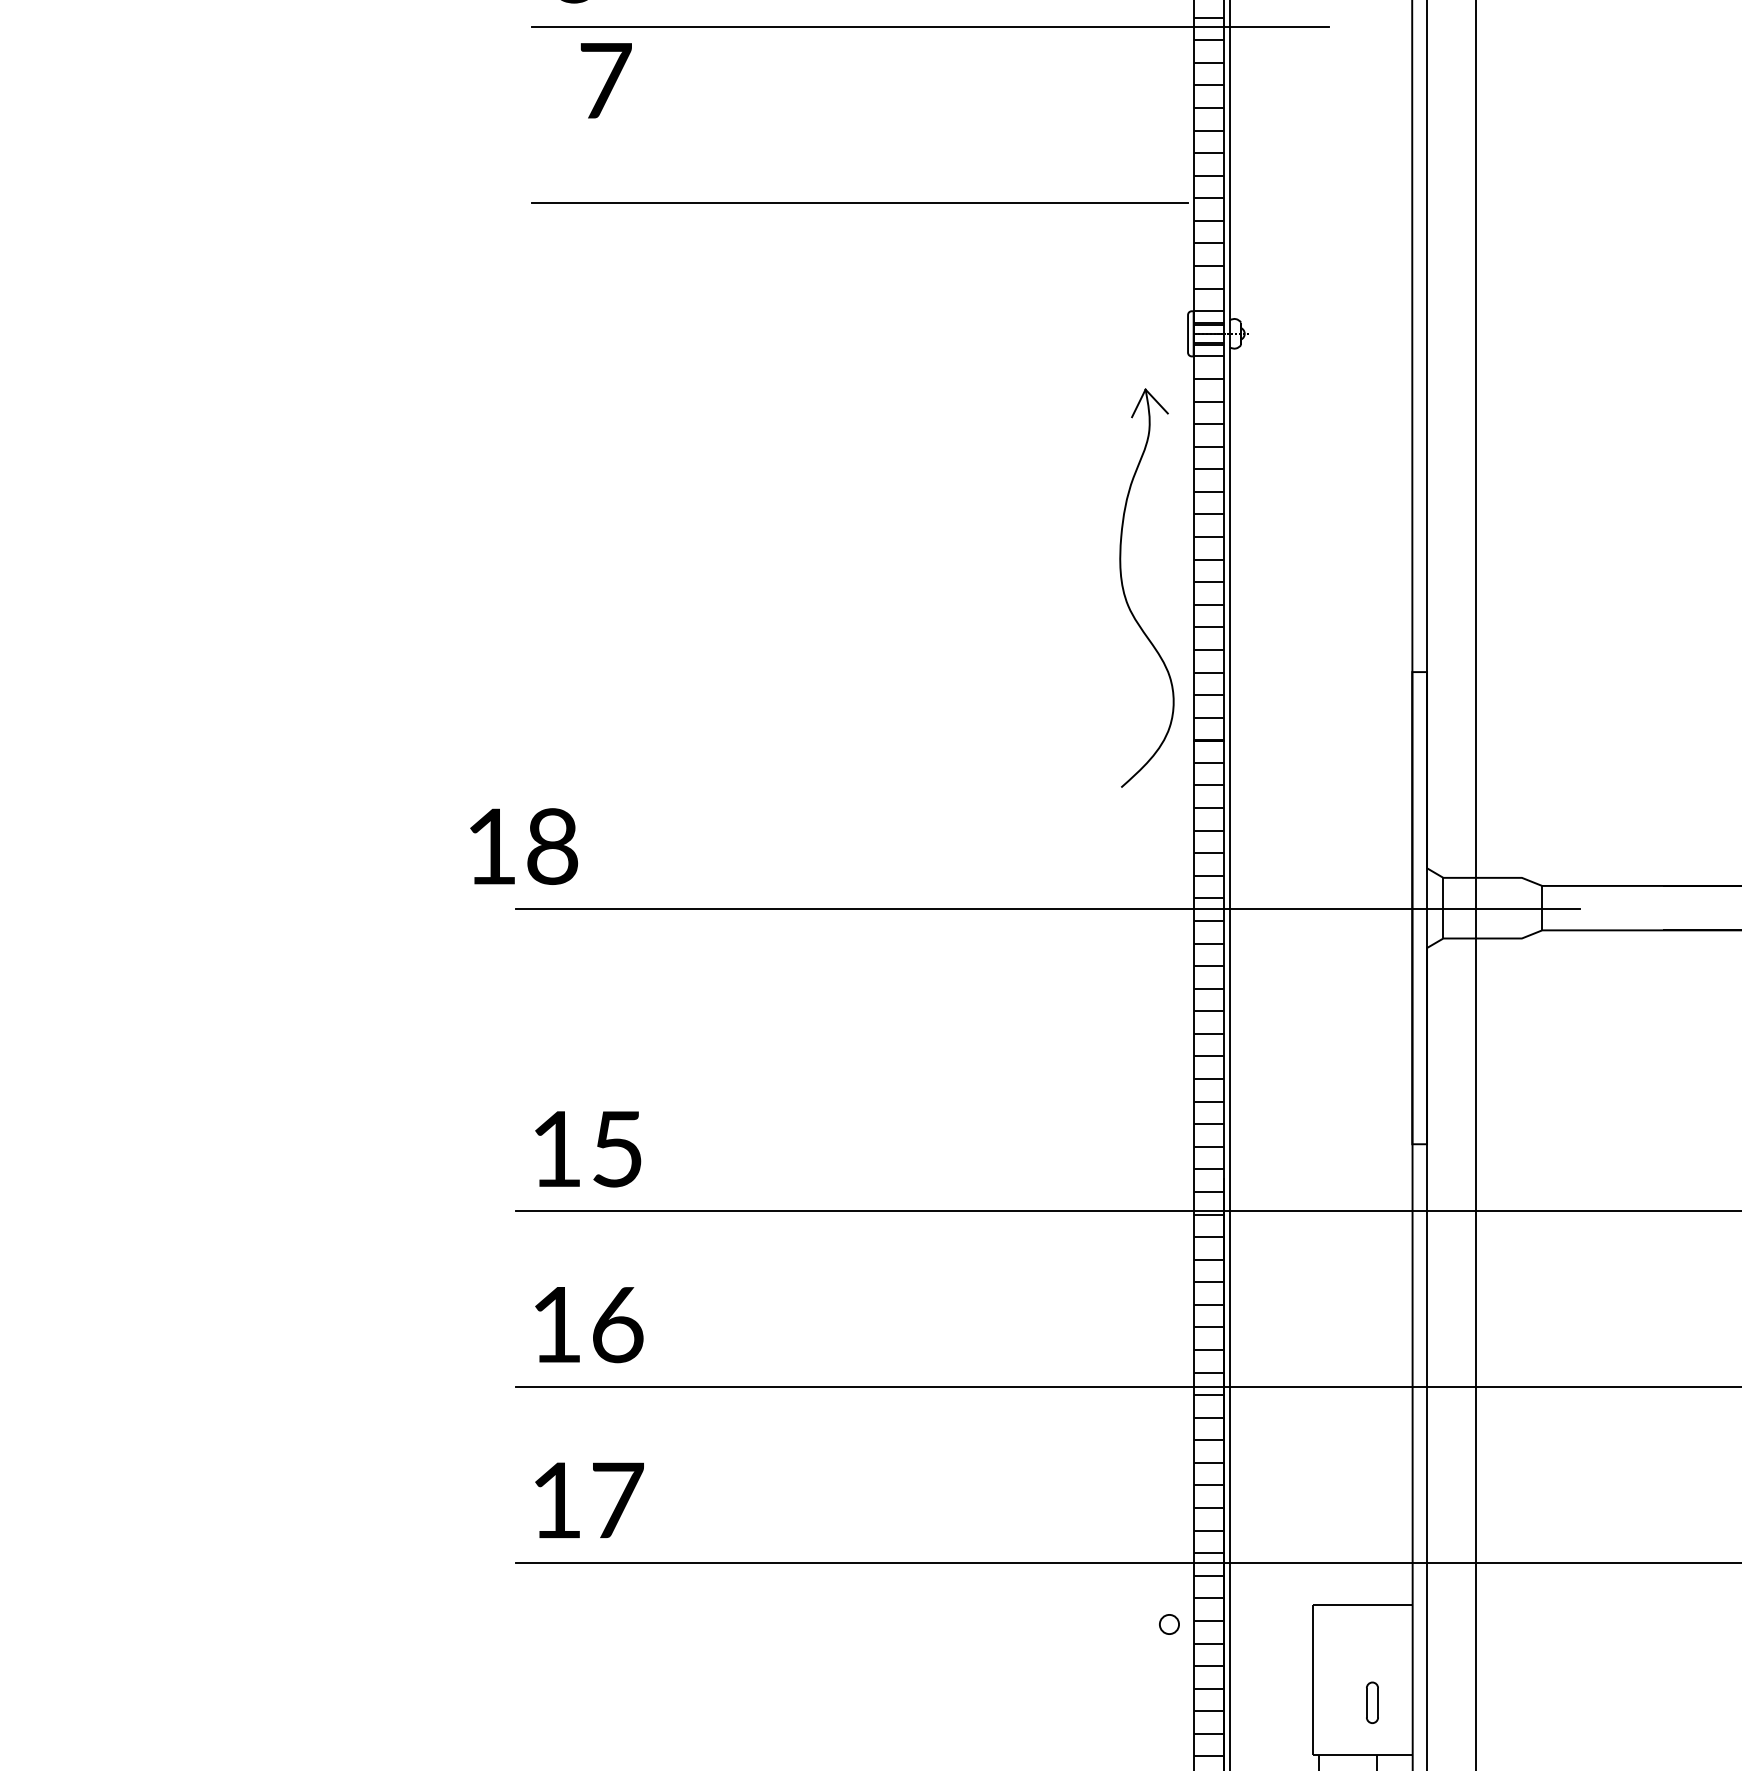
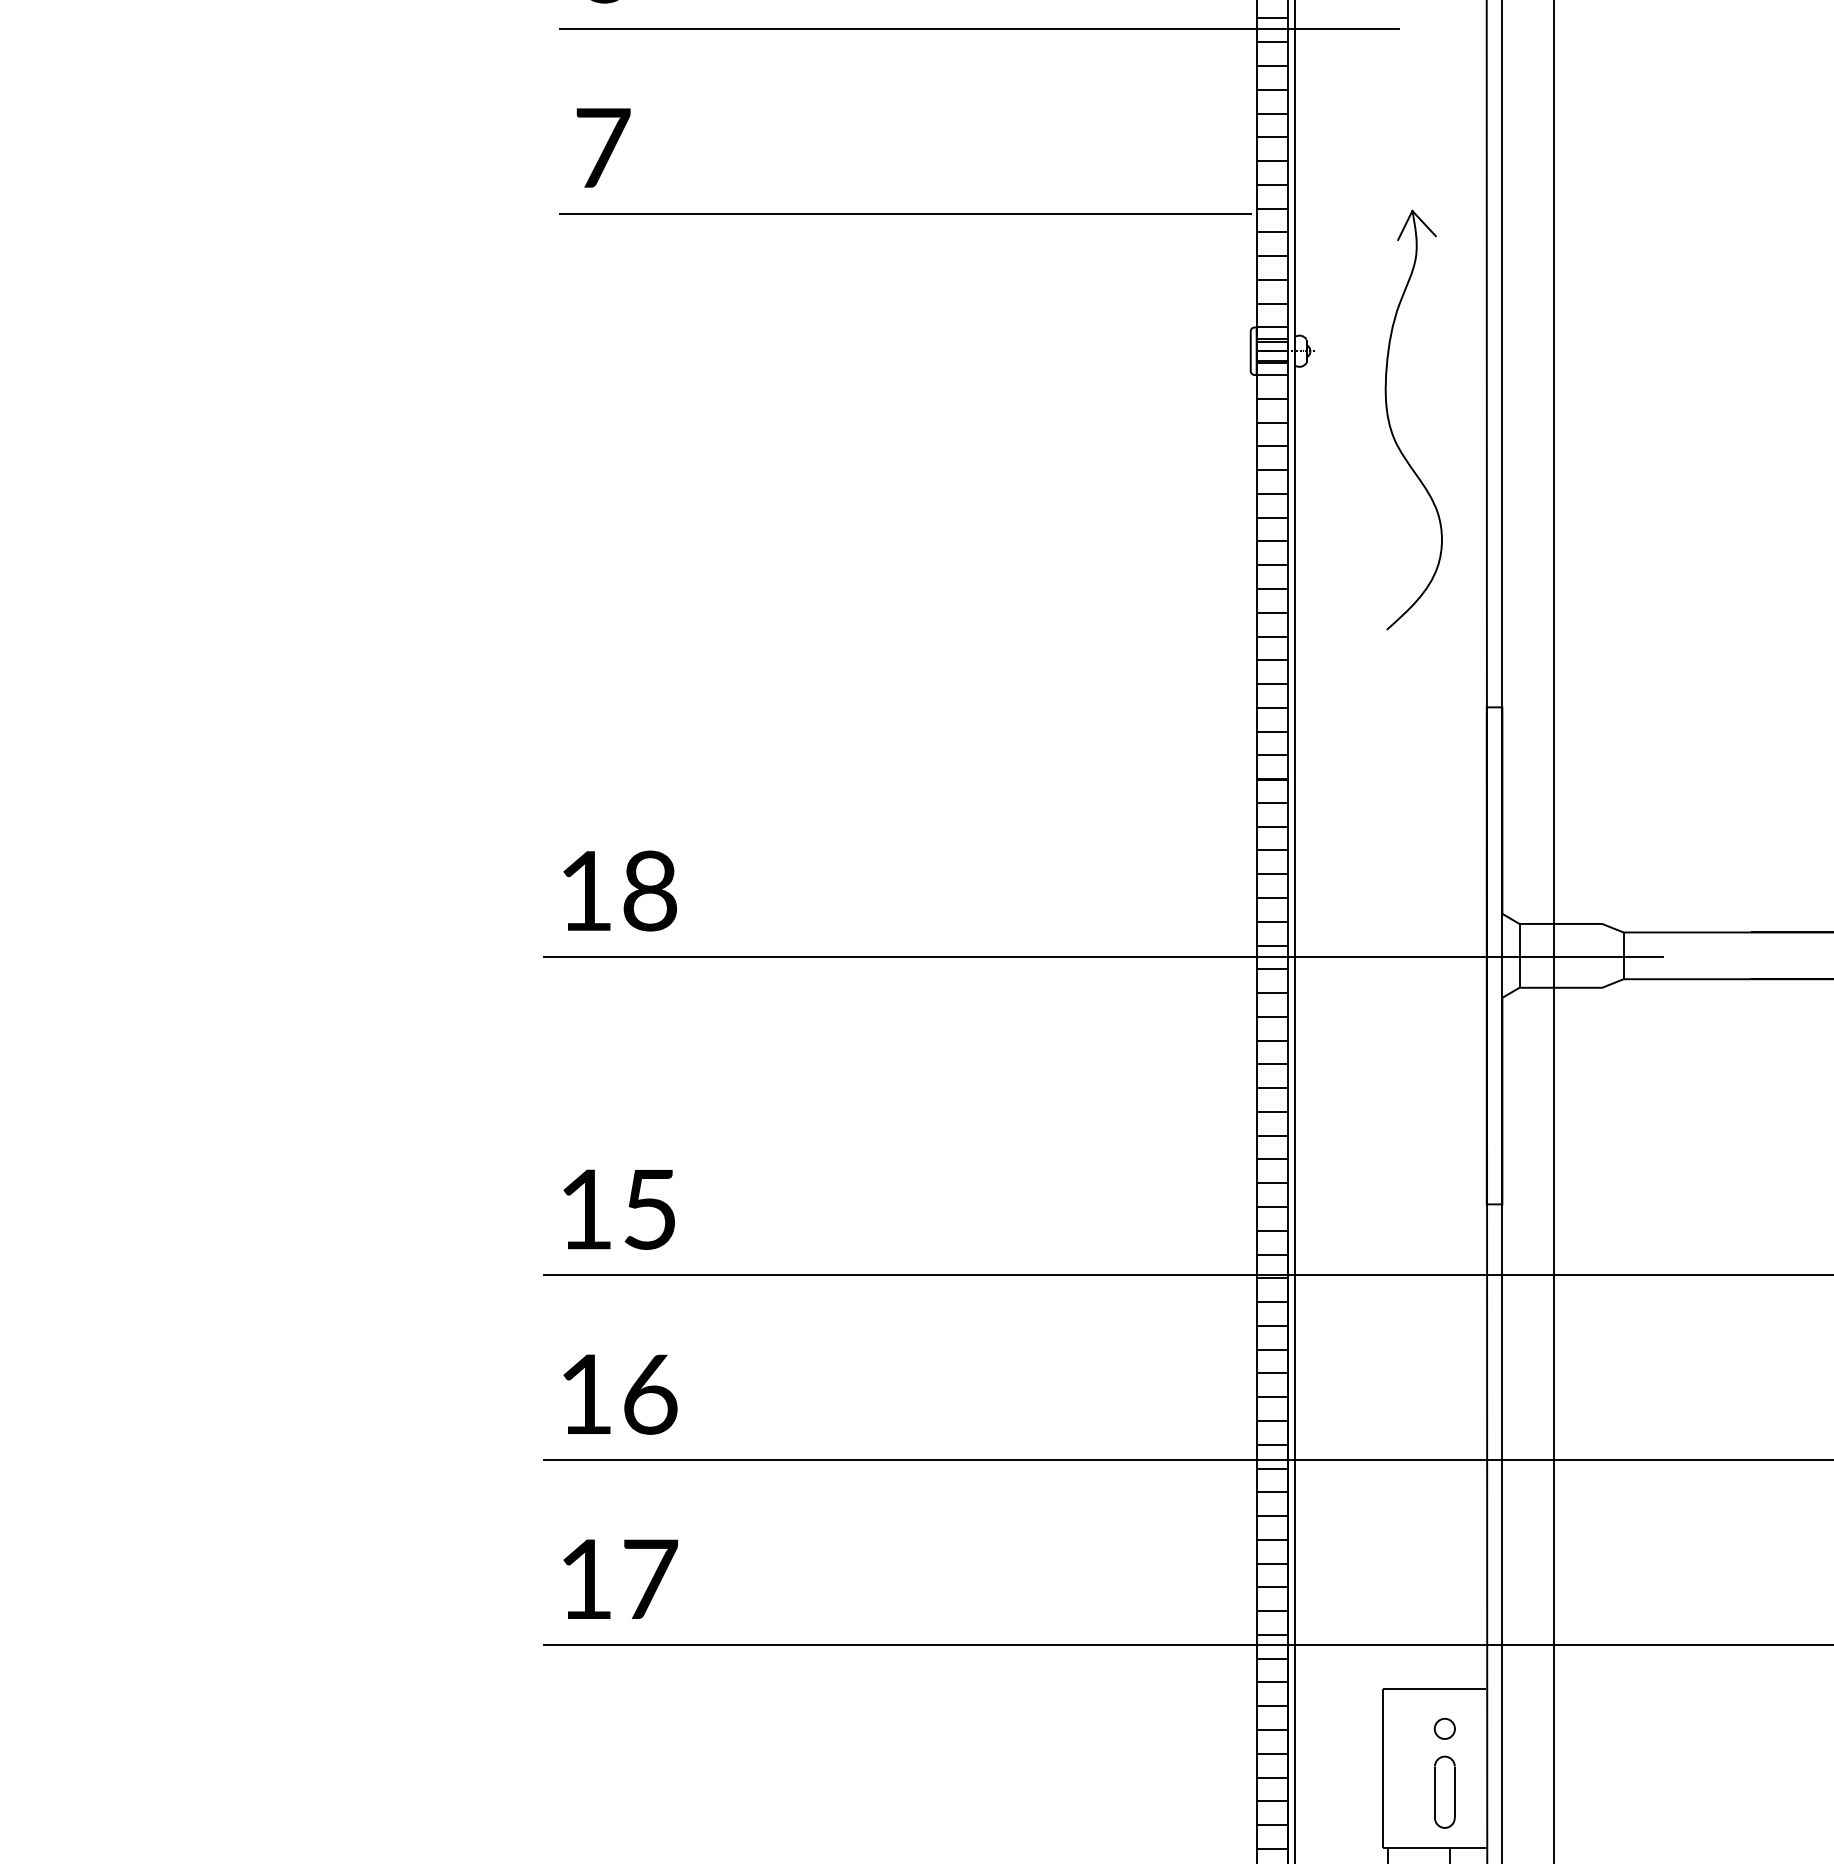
text: (605, 80) -> (602, 147), moved
part: (1124, 589) -> (1390, 421), moved
text: (523, 846) -> (619, 890), moved
circle: (1169, 1624) -> (1444, 1728), moved
part: (1372, 1702) -> (1444, 1792), size x1.67

